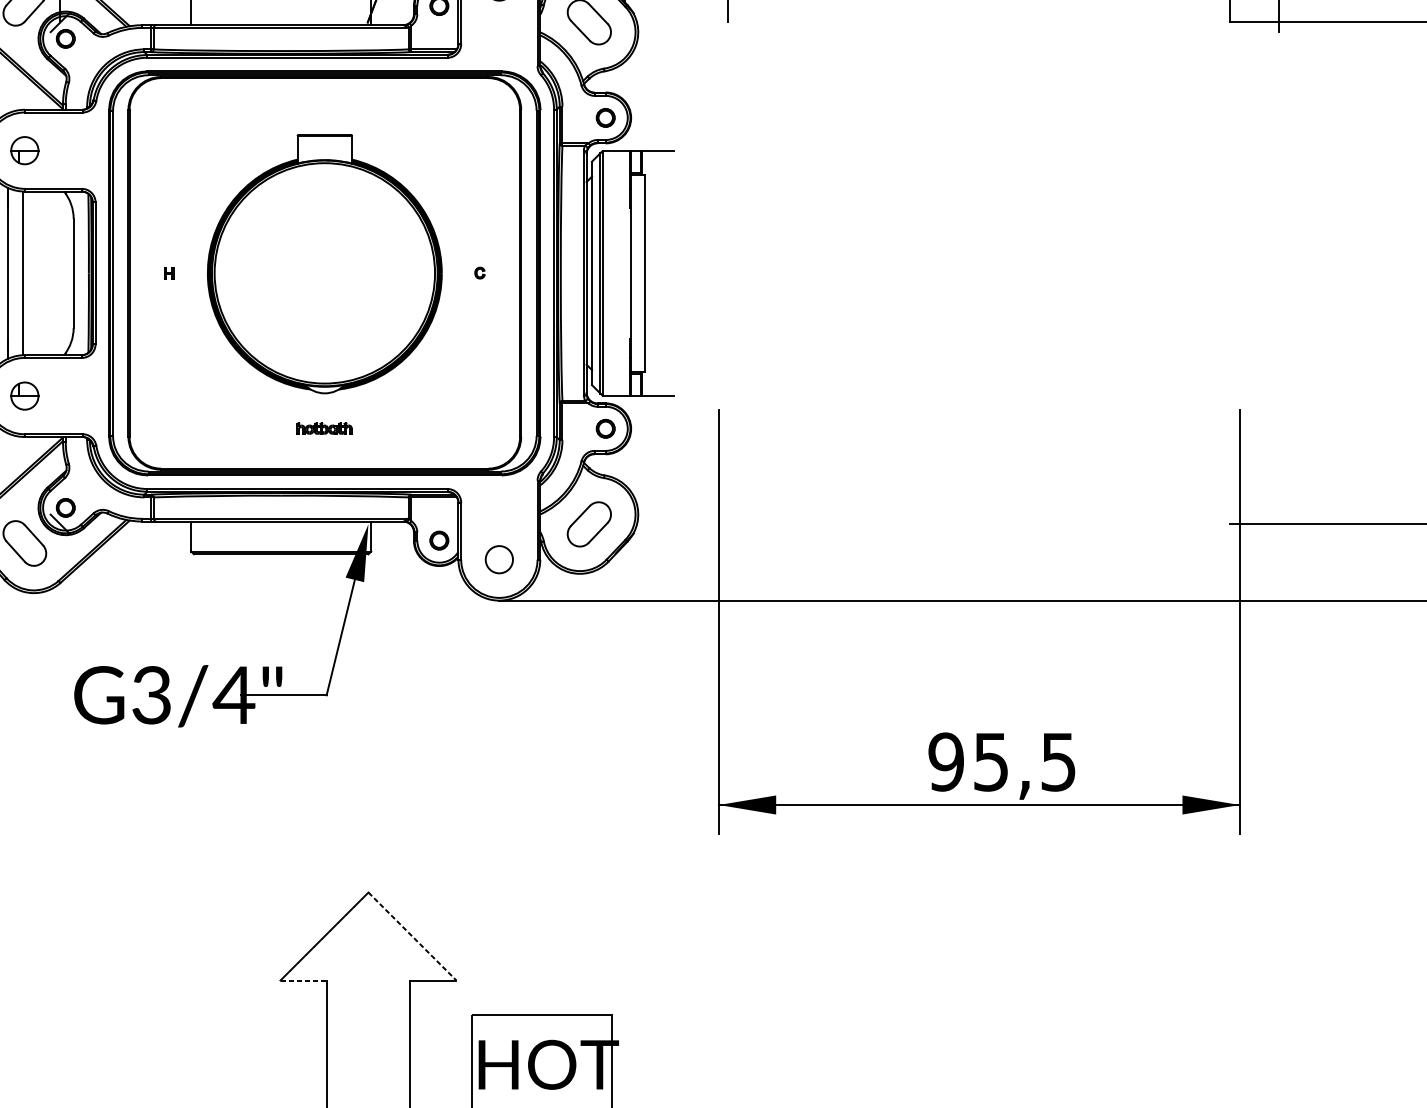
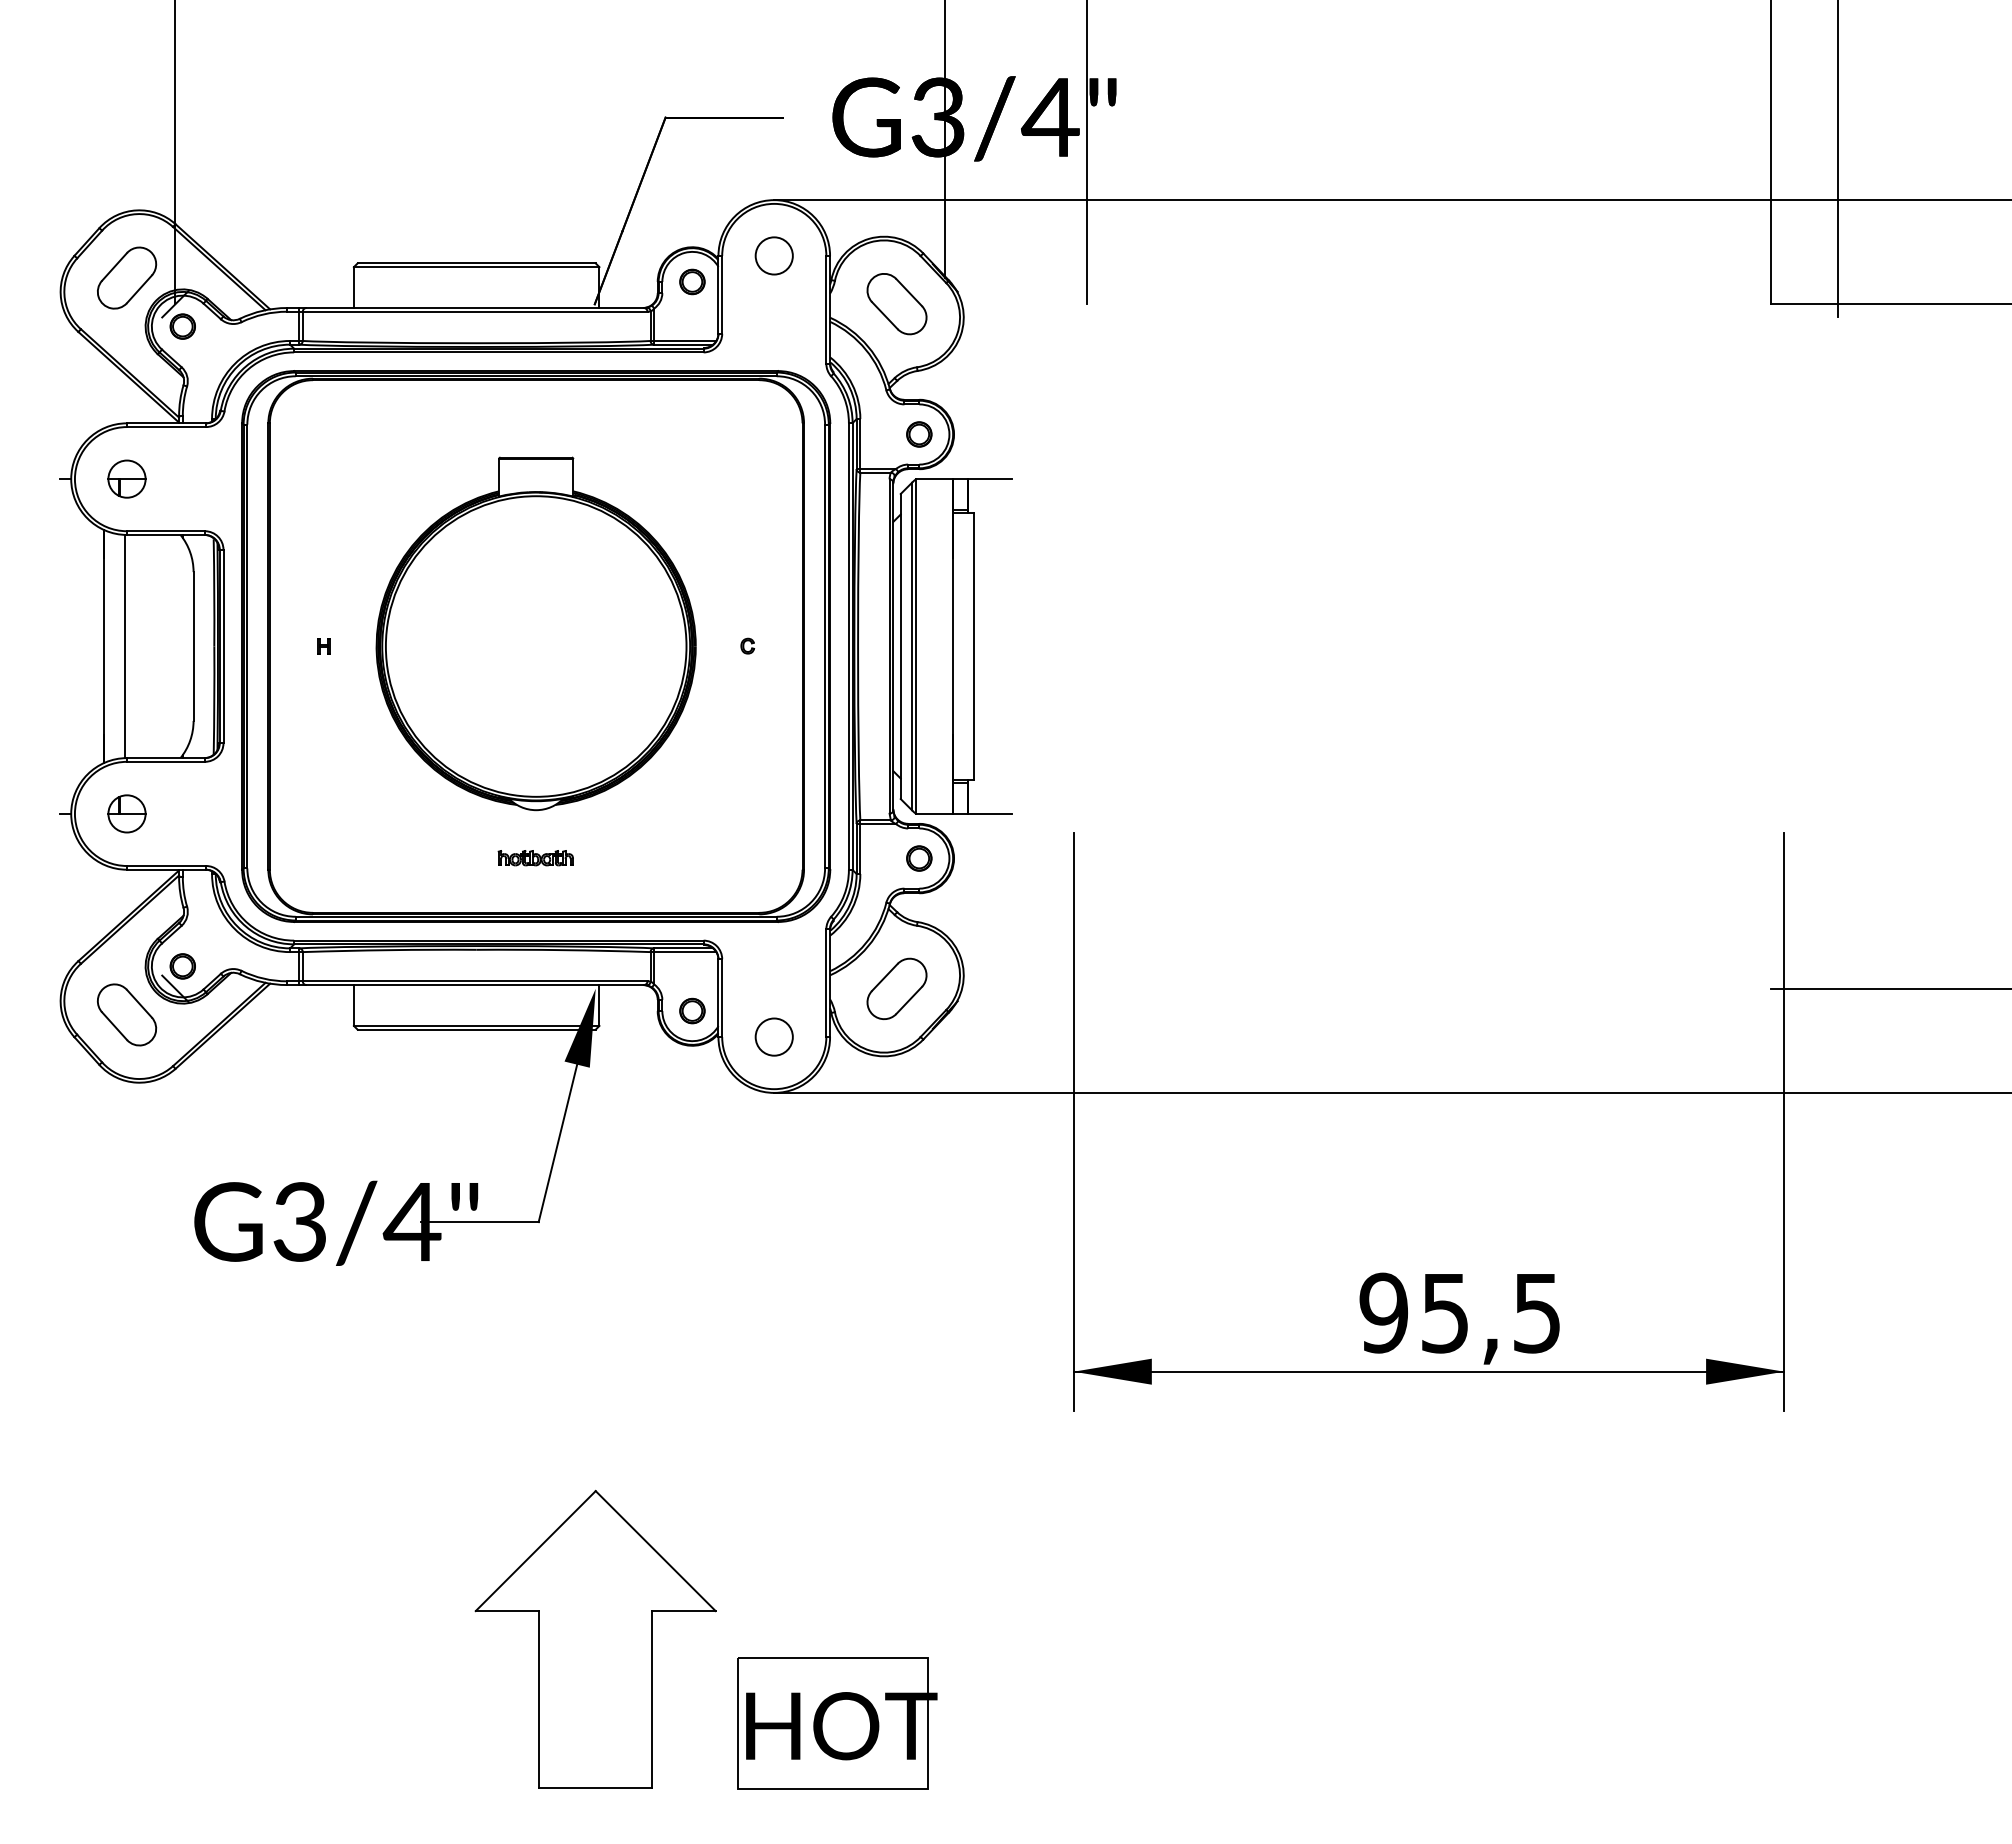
line: (412, 936) -> (655, 1551), dashed -> solid
line: (303, 980) -> (507, 1611), dashed -> solid

